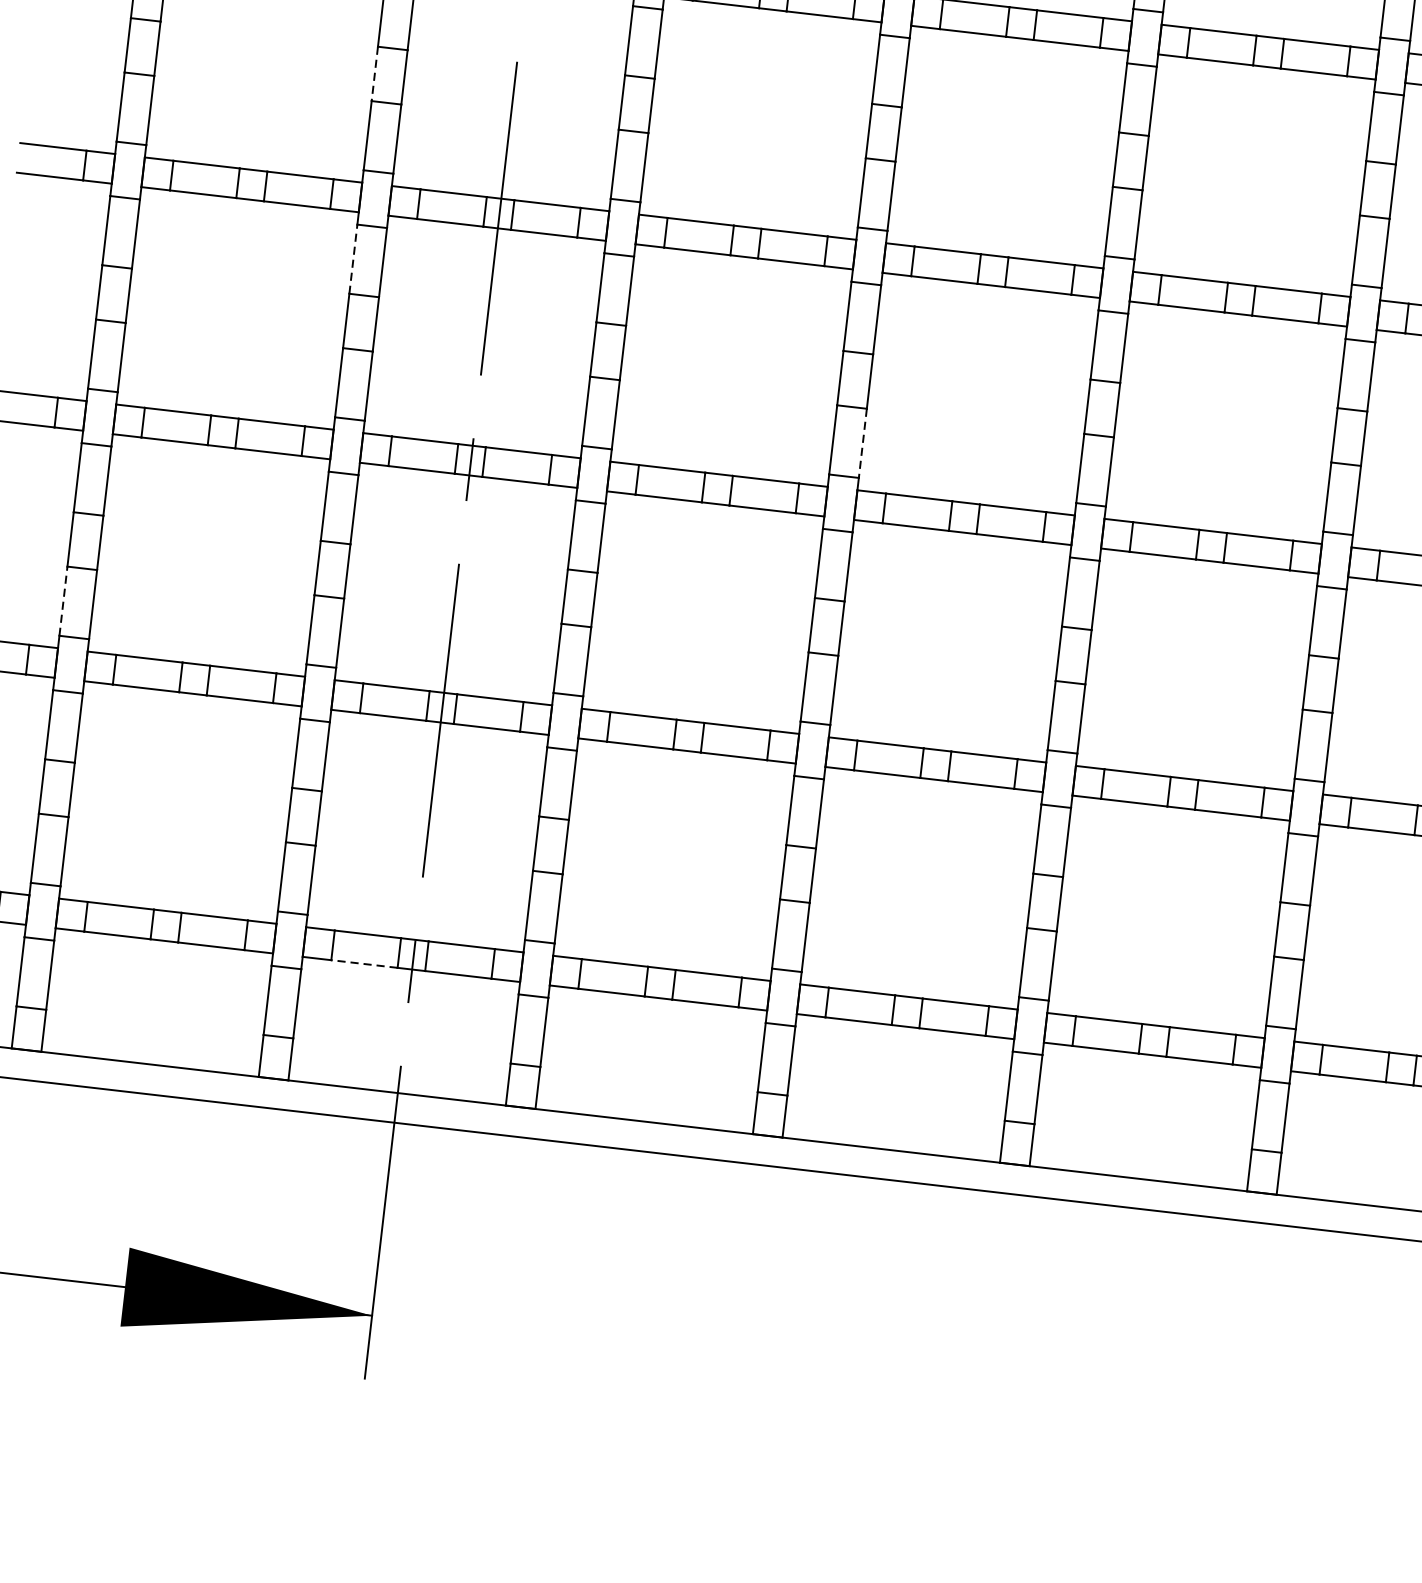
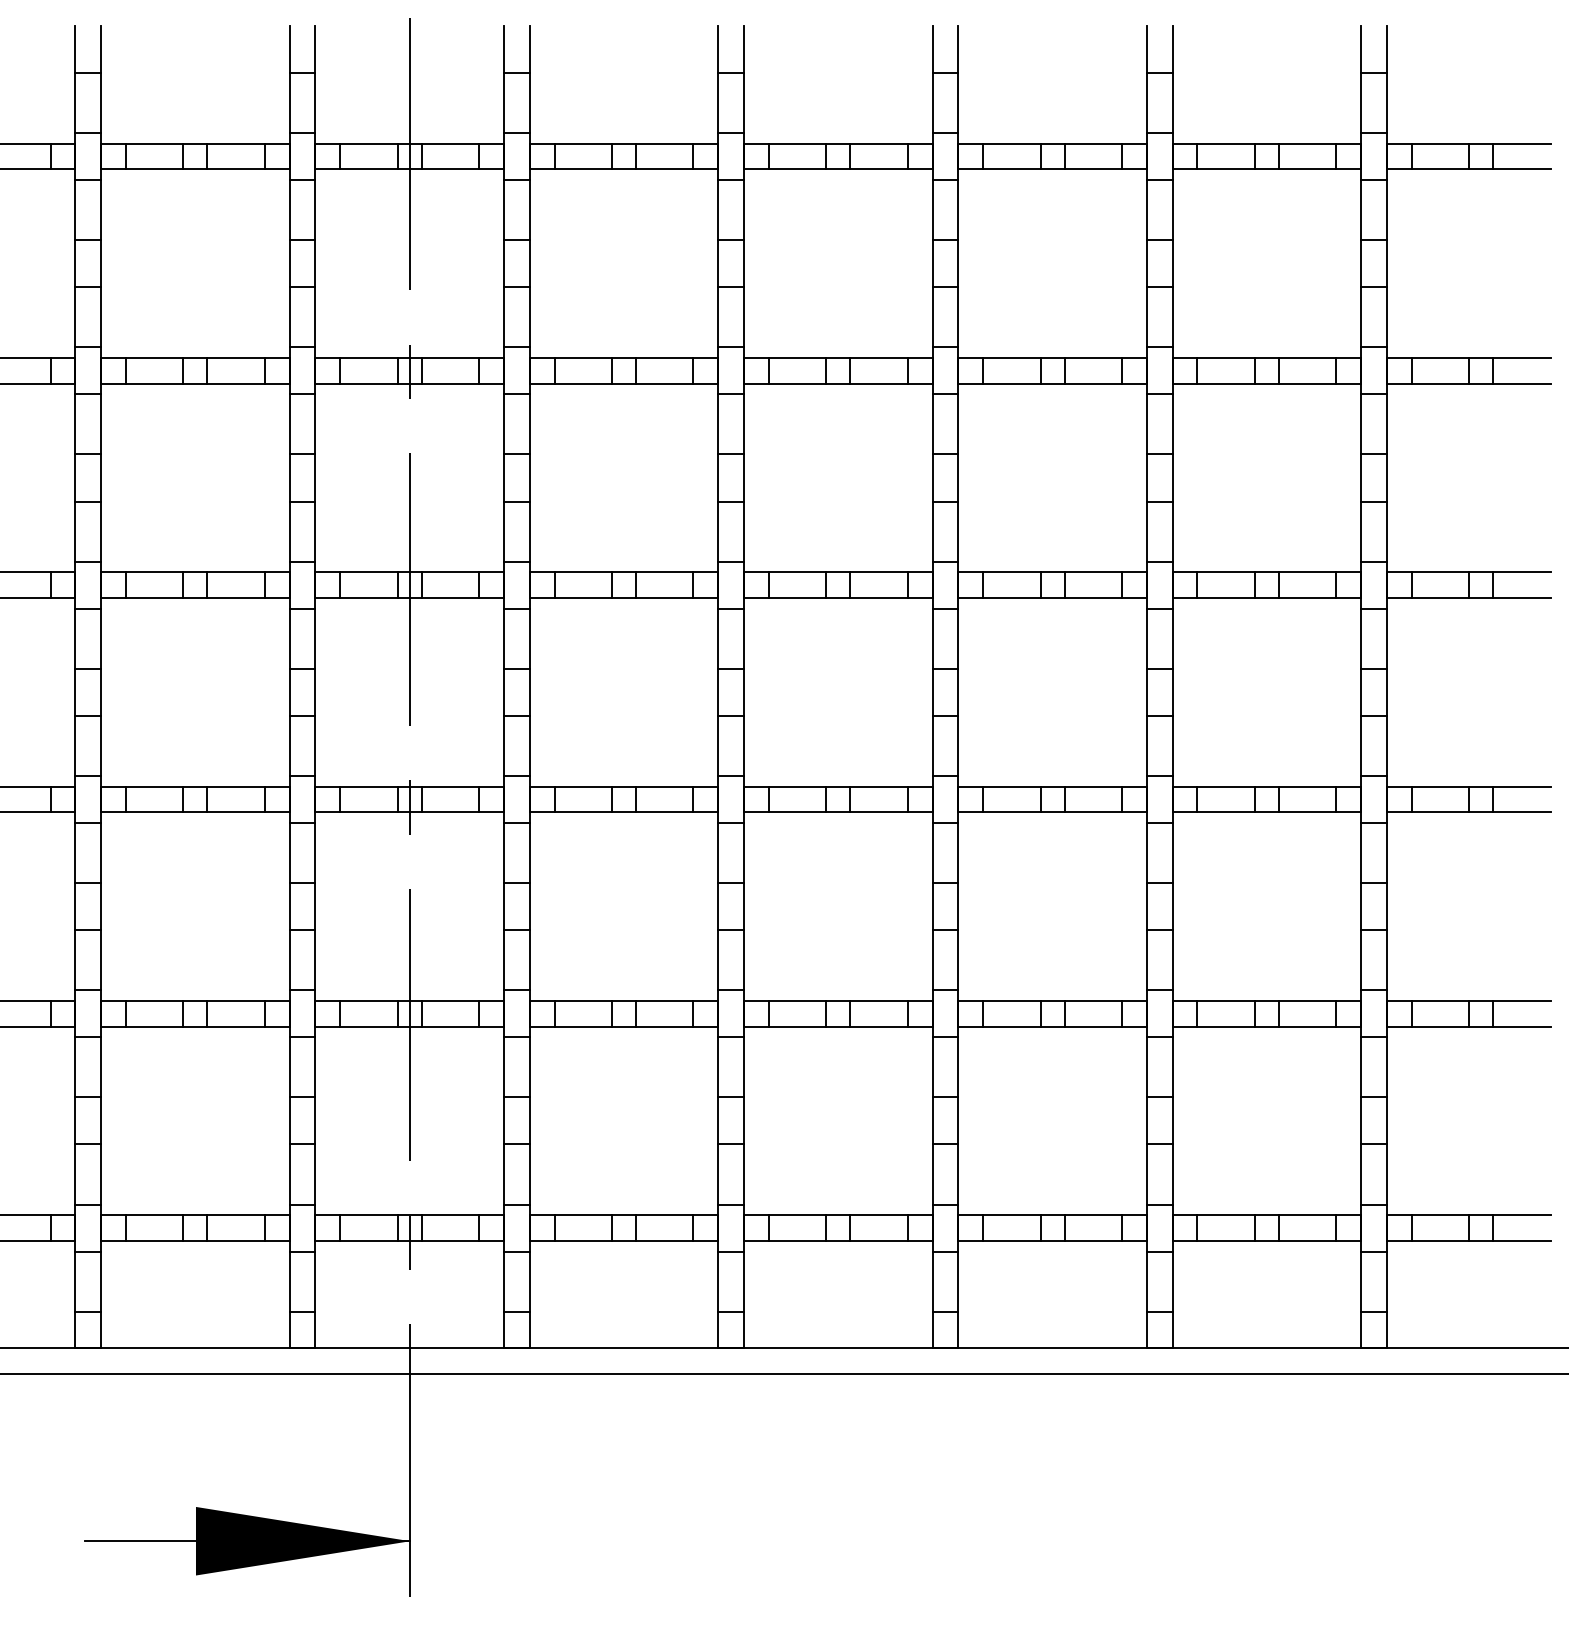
line: (374, 73) -> (289, 477), dashed -> solid
line: (353, 258) -> (289, 638), dashed -> solid
line: (862, 444) -> (743, 746), dashed -> solid
line: (63, 600) -> (75, 959), dashed -> solid
line: (364, 963) -> (368, 1240), dashed -> solid

